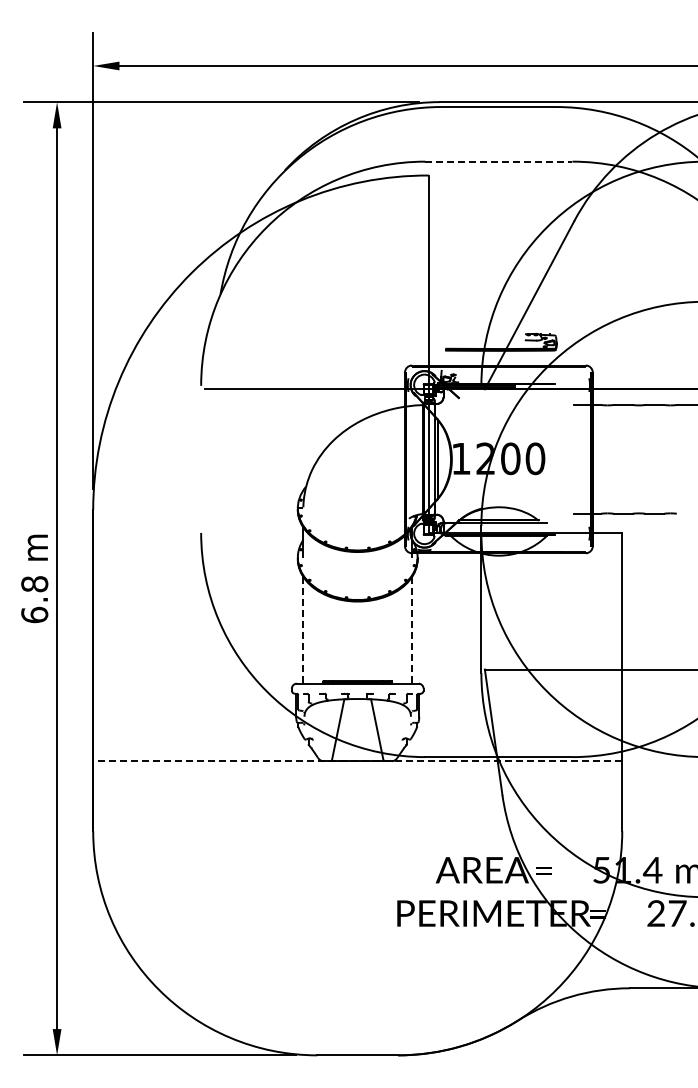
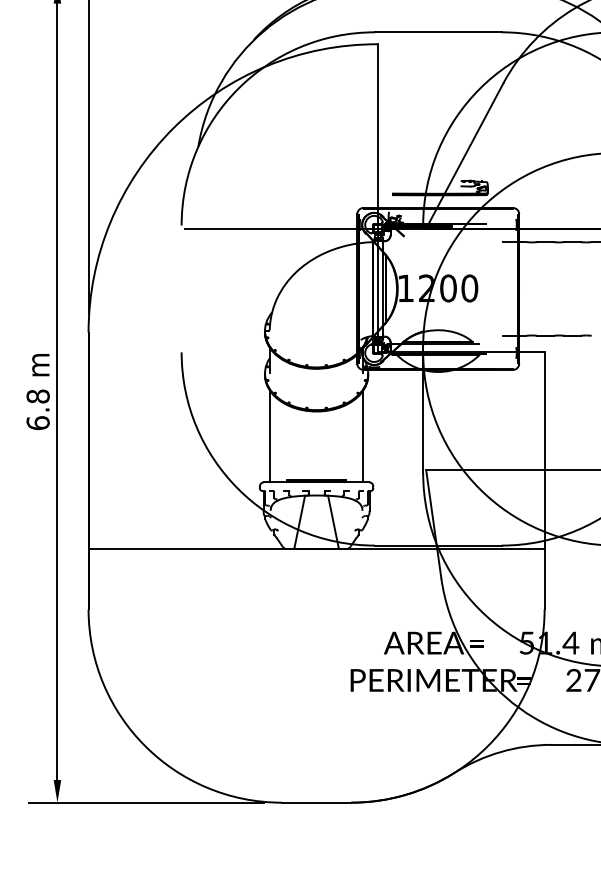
line: (498, 161) -> (437, 32), dashed -> solid
line: (412, 629) -> (363, 435), dashed -> solid
line: (303, 630) -> (269, 436), dashed -> solid
line: (357, 761) -> (316, 549), dashed -> solid

